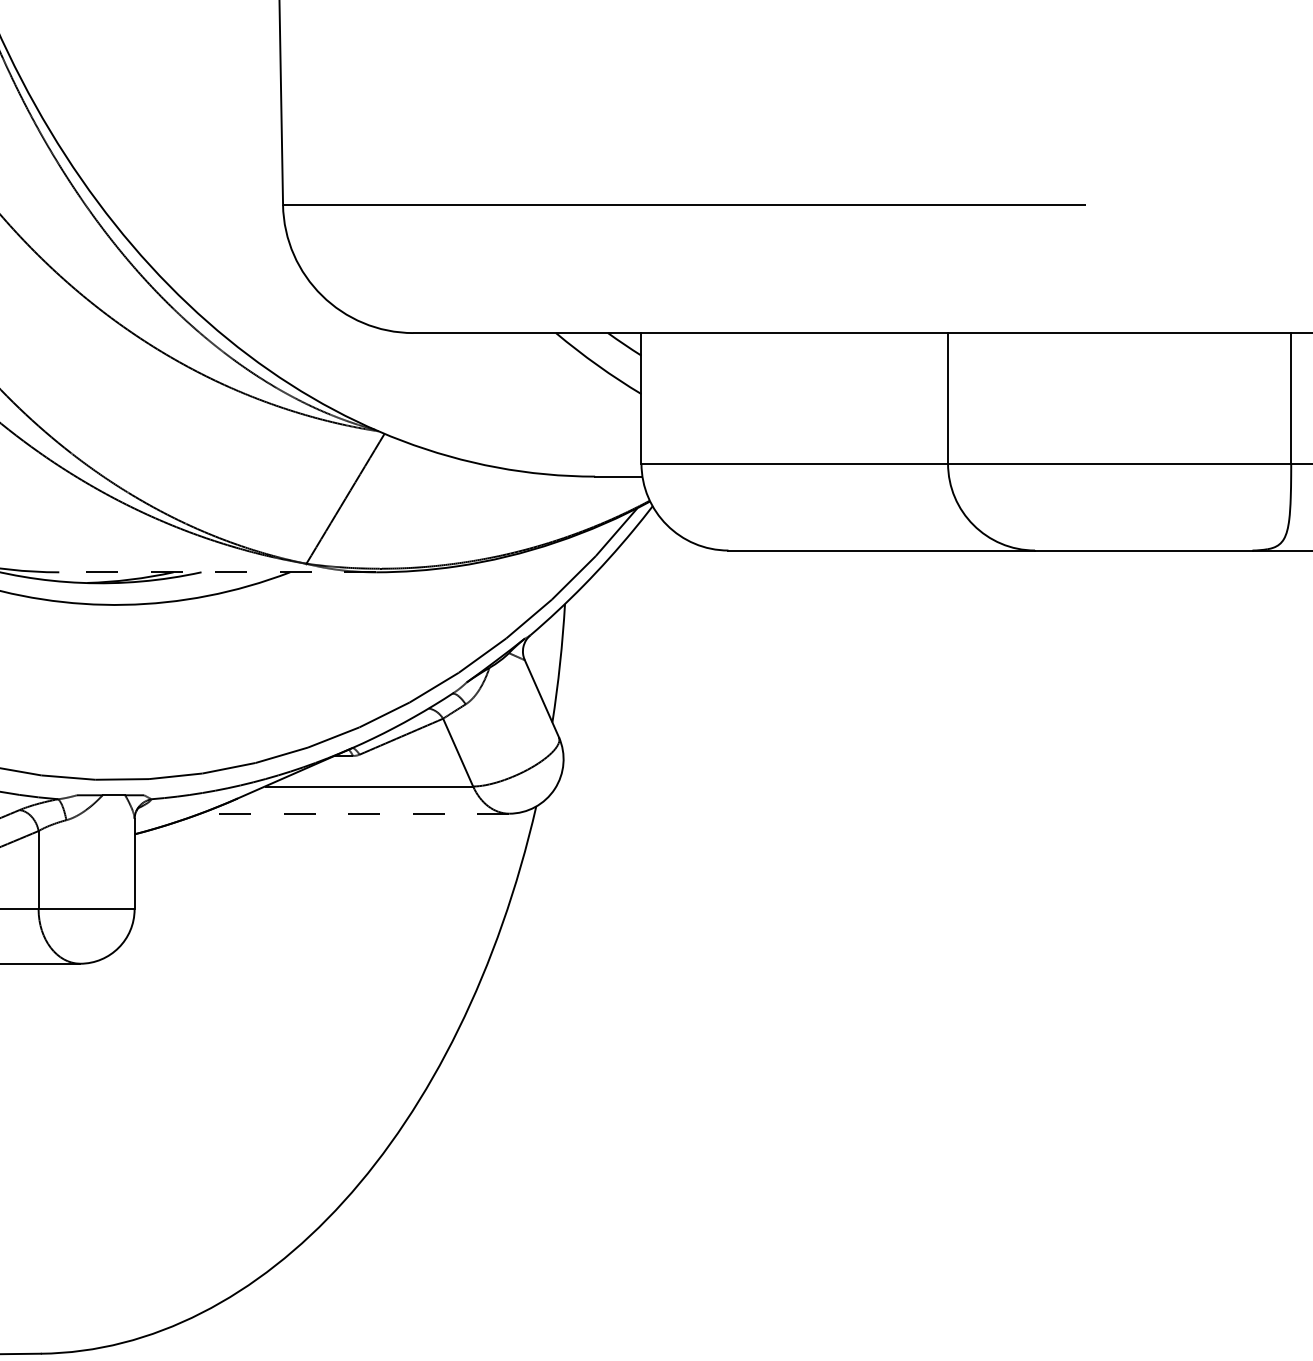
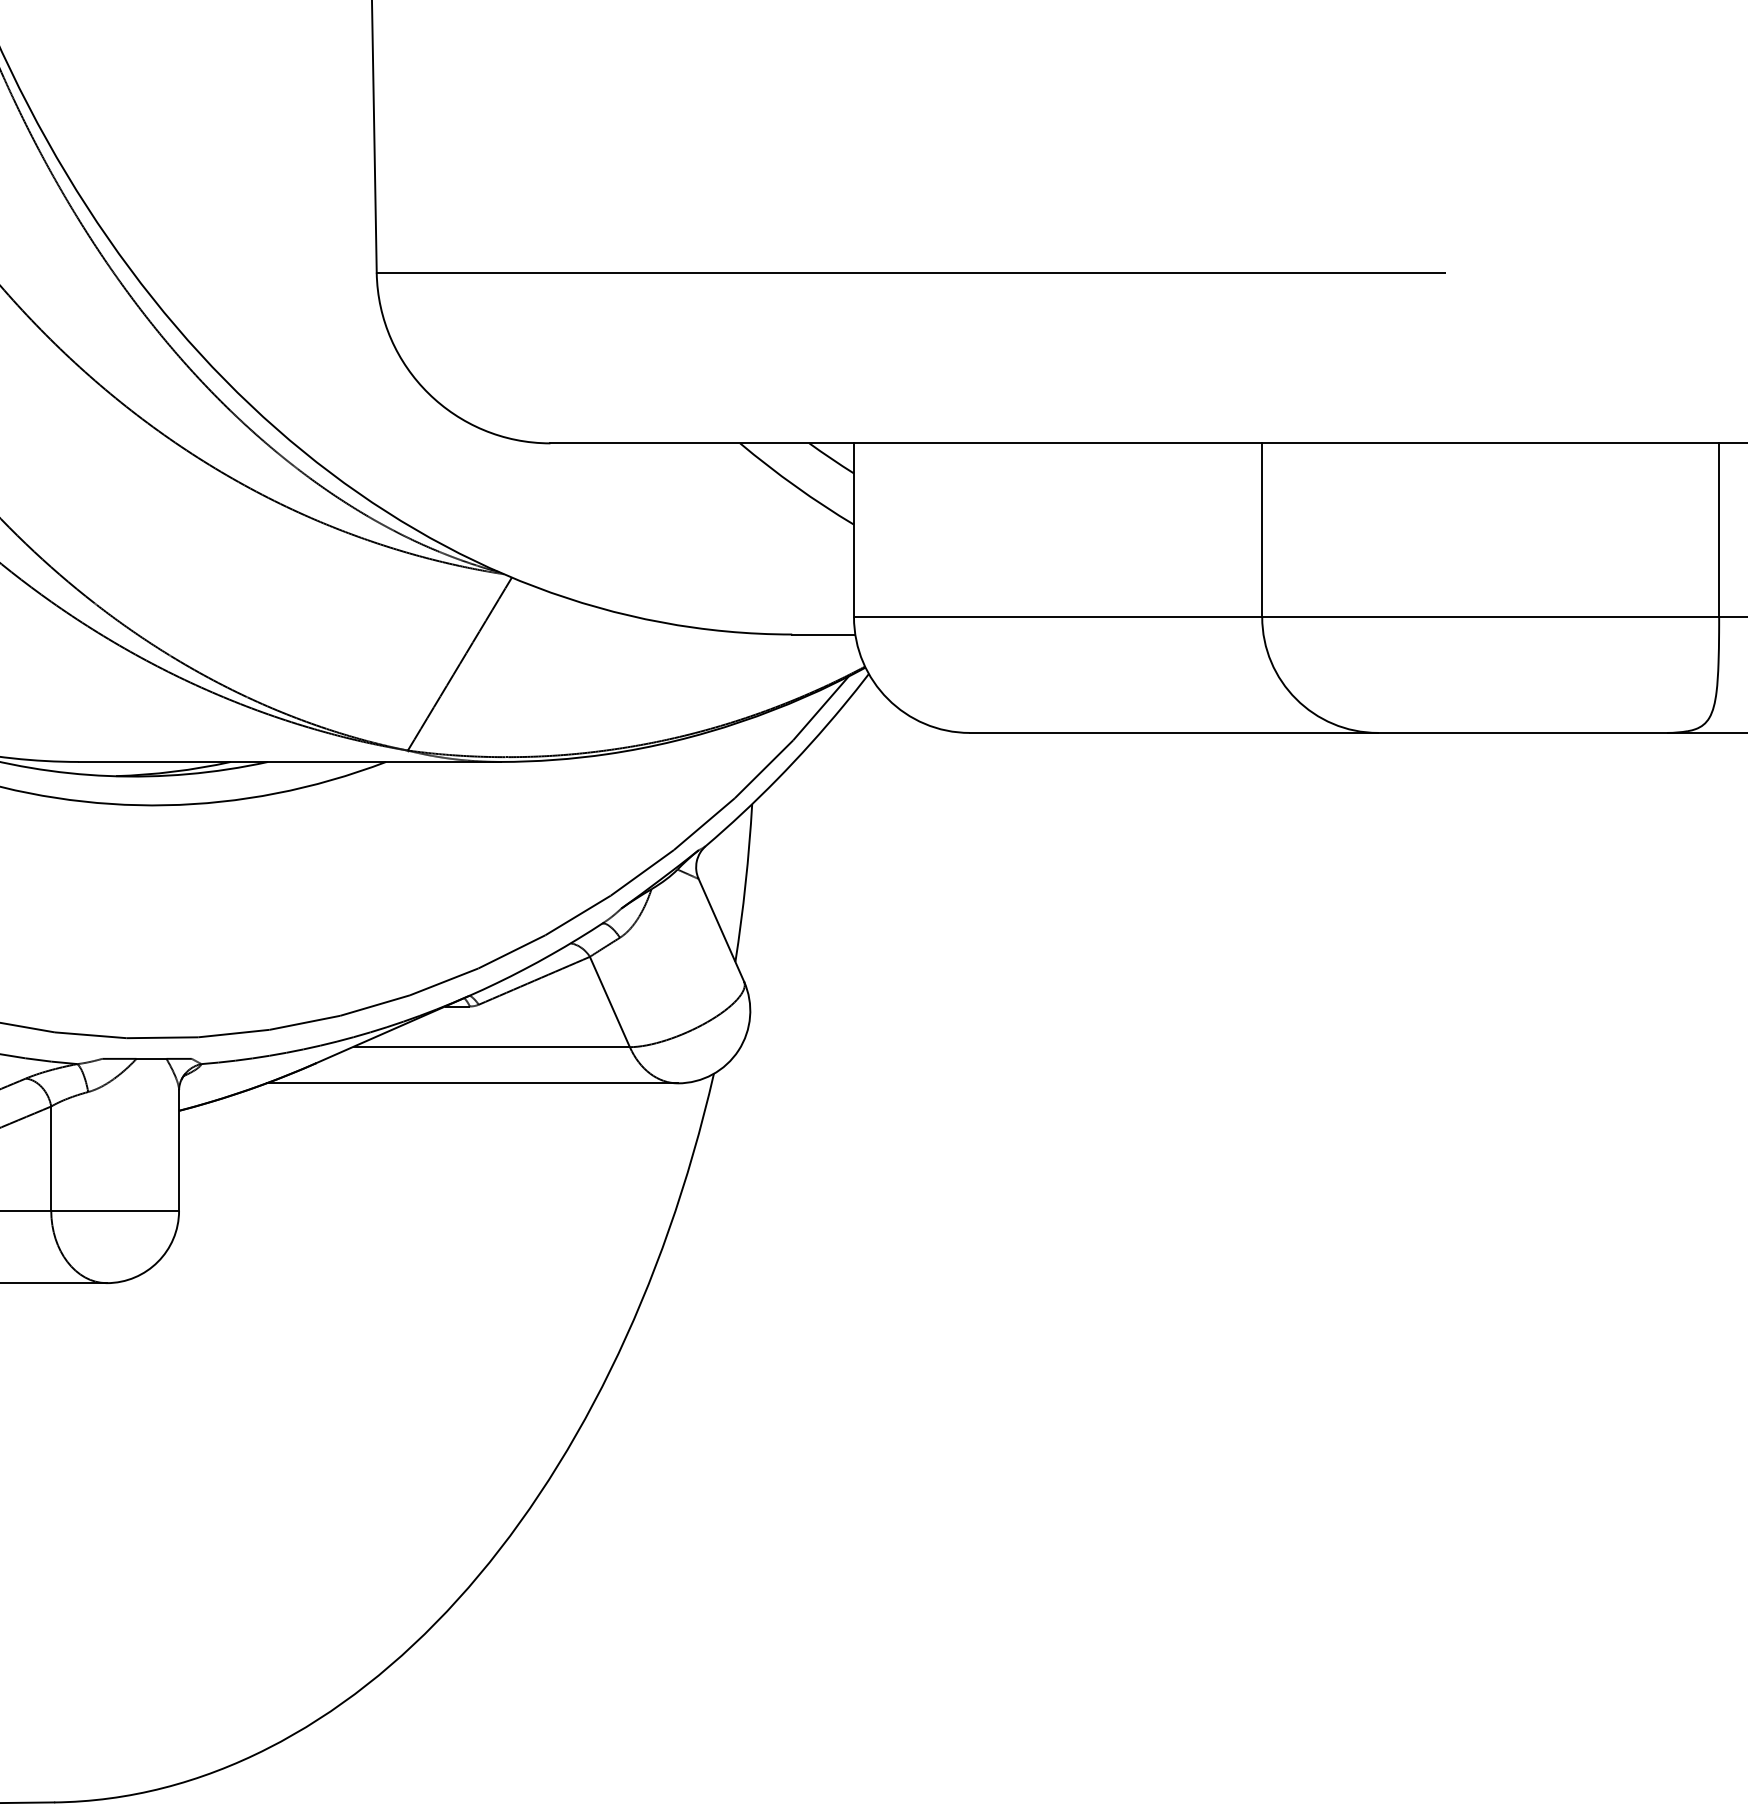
line: (217, 571) -> (289, 761), dashed -> solid
line: (354, 813) -> (472, 1083), dashed -> solid

